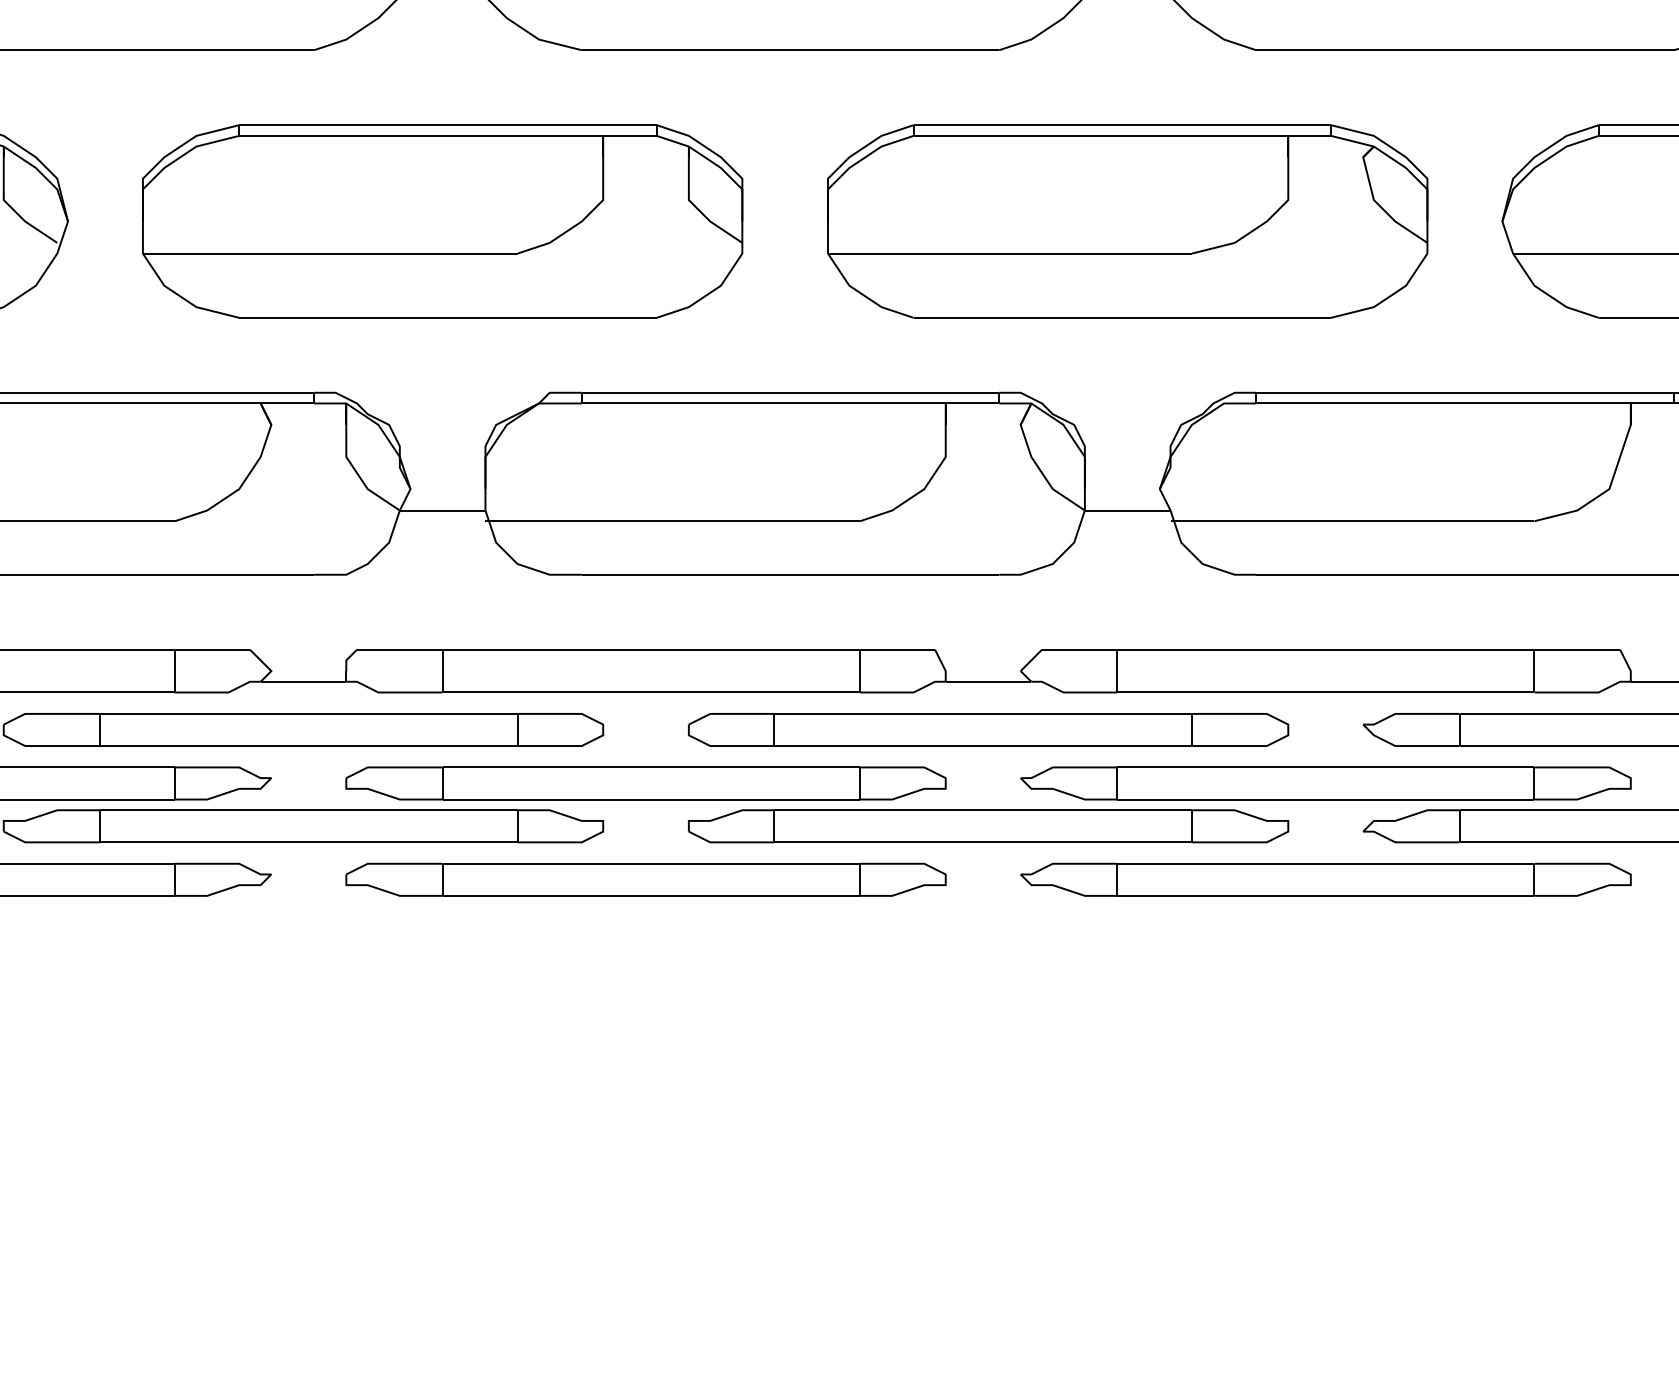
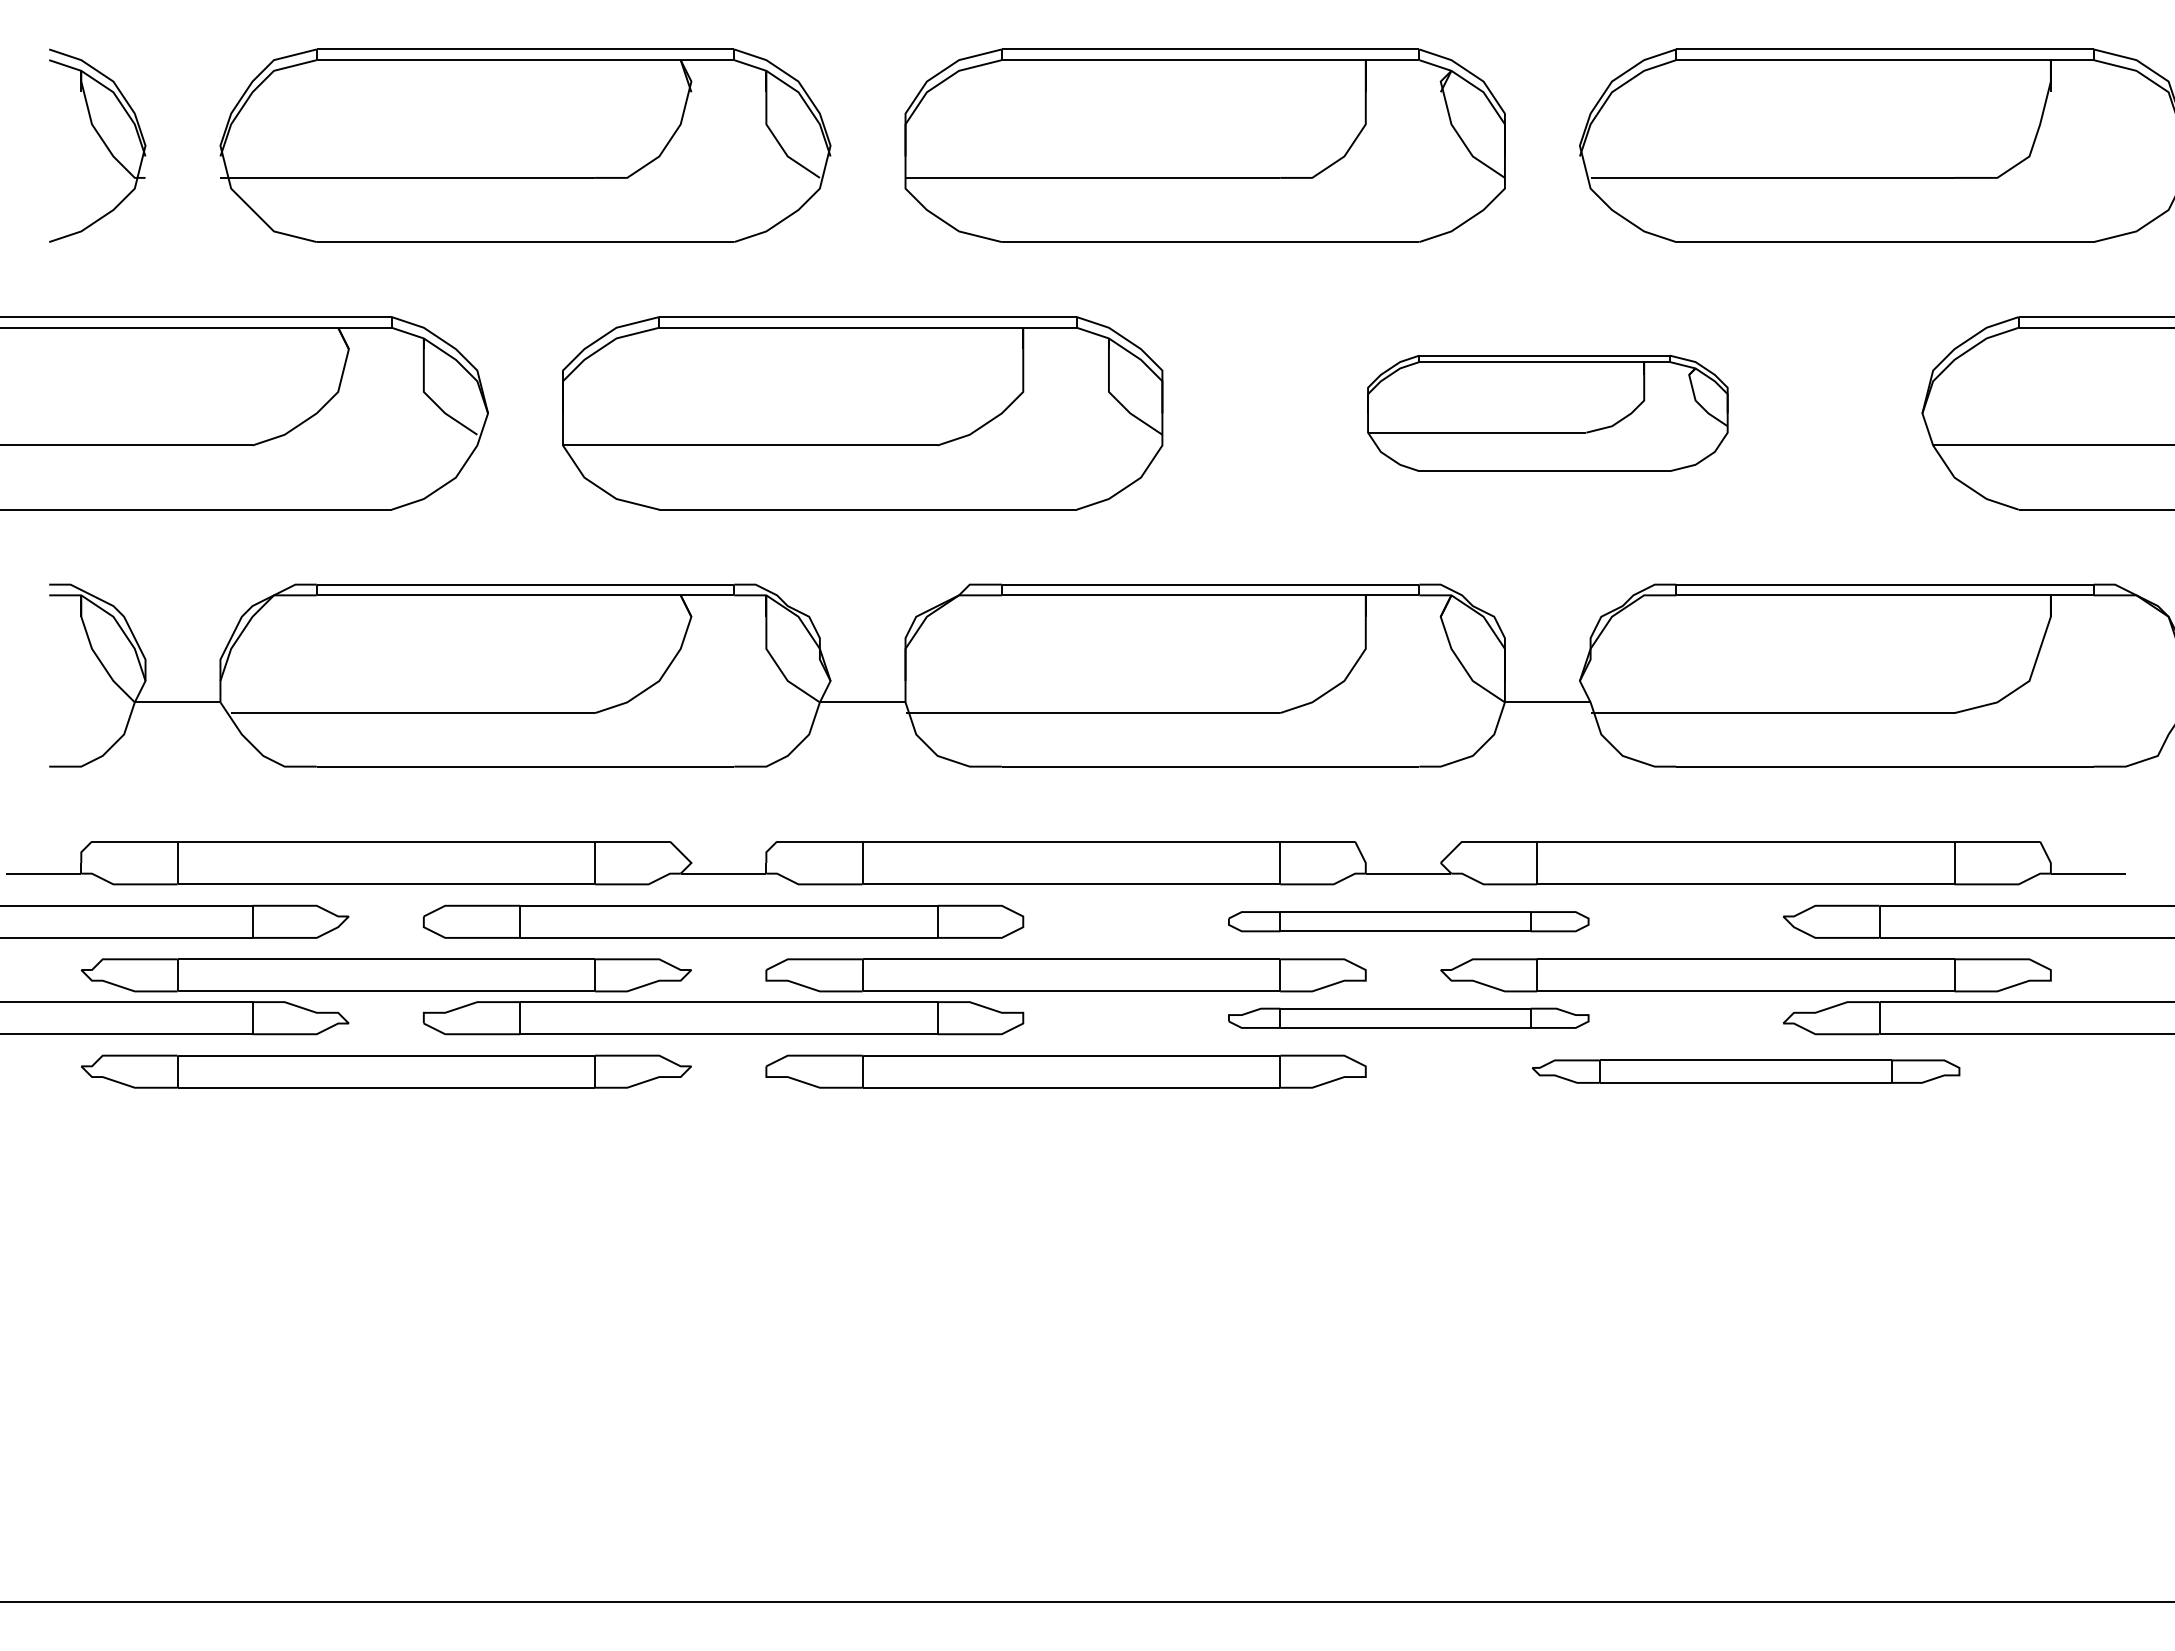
part: (1127, 221) -> (1547, 413), size x0.6
part: (988, 729) -> (1408, 921), size x0.6
part: (988, 826) -> (1408, 1018), size x0.6
part: (1325, 879) -> (1745, 1071), size x0.7

